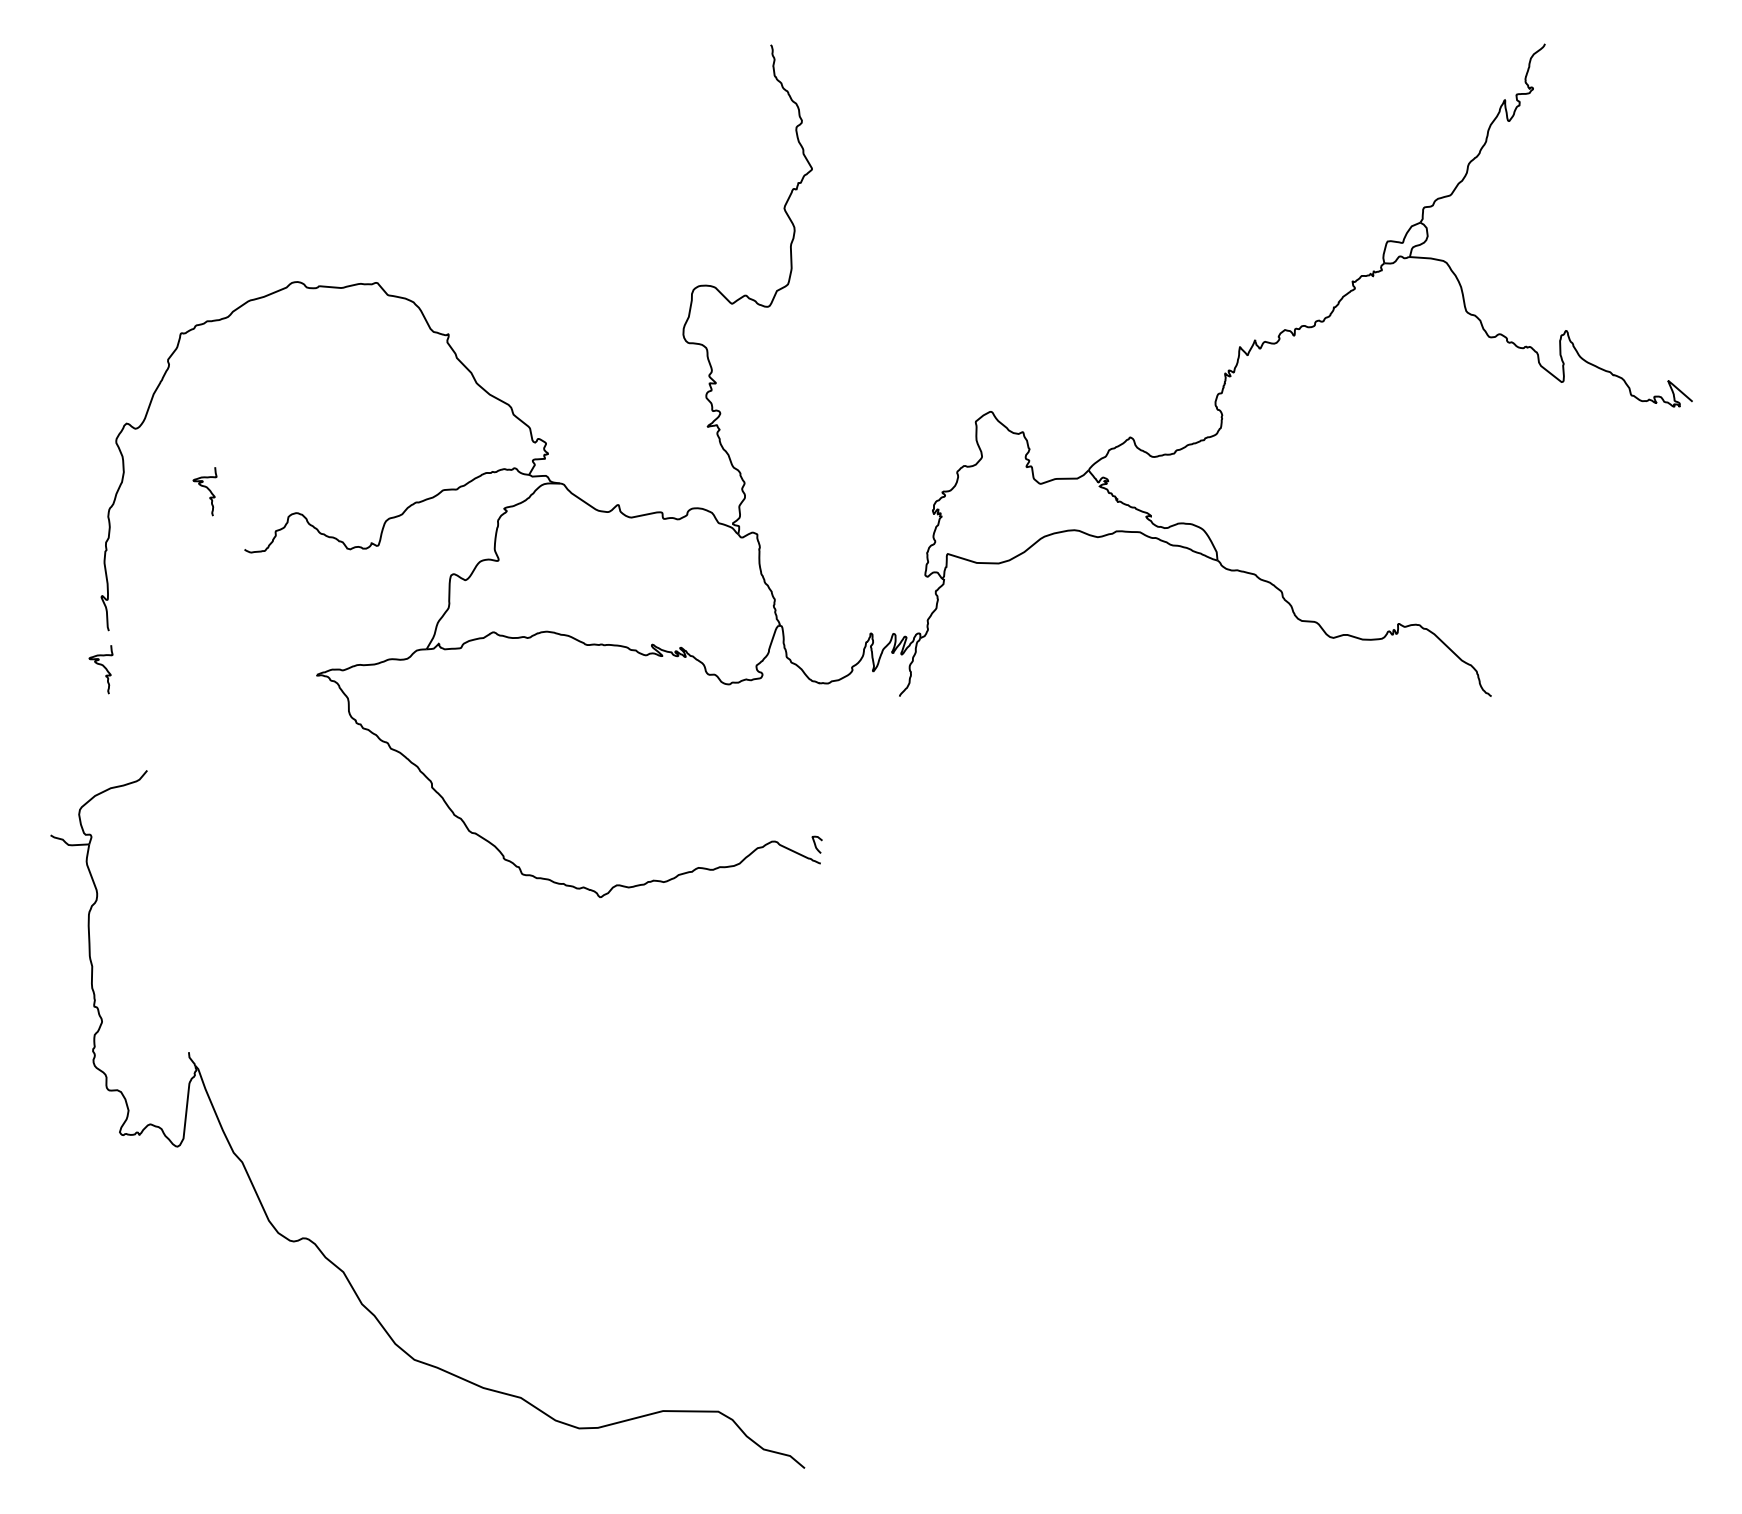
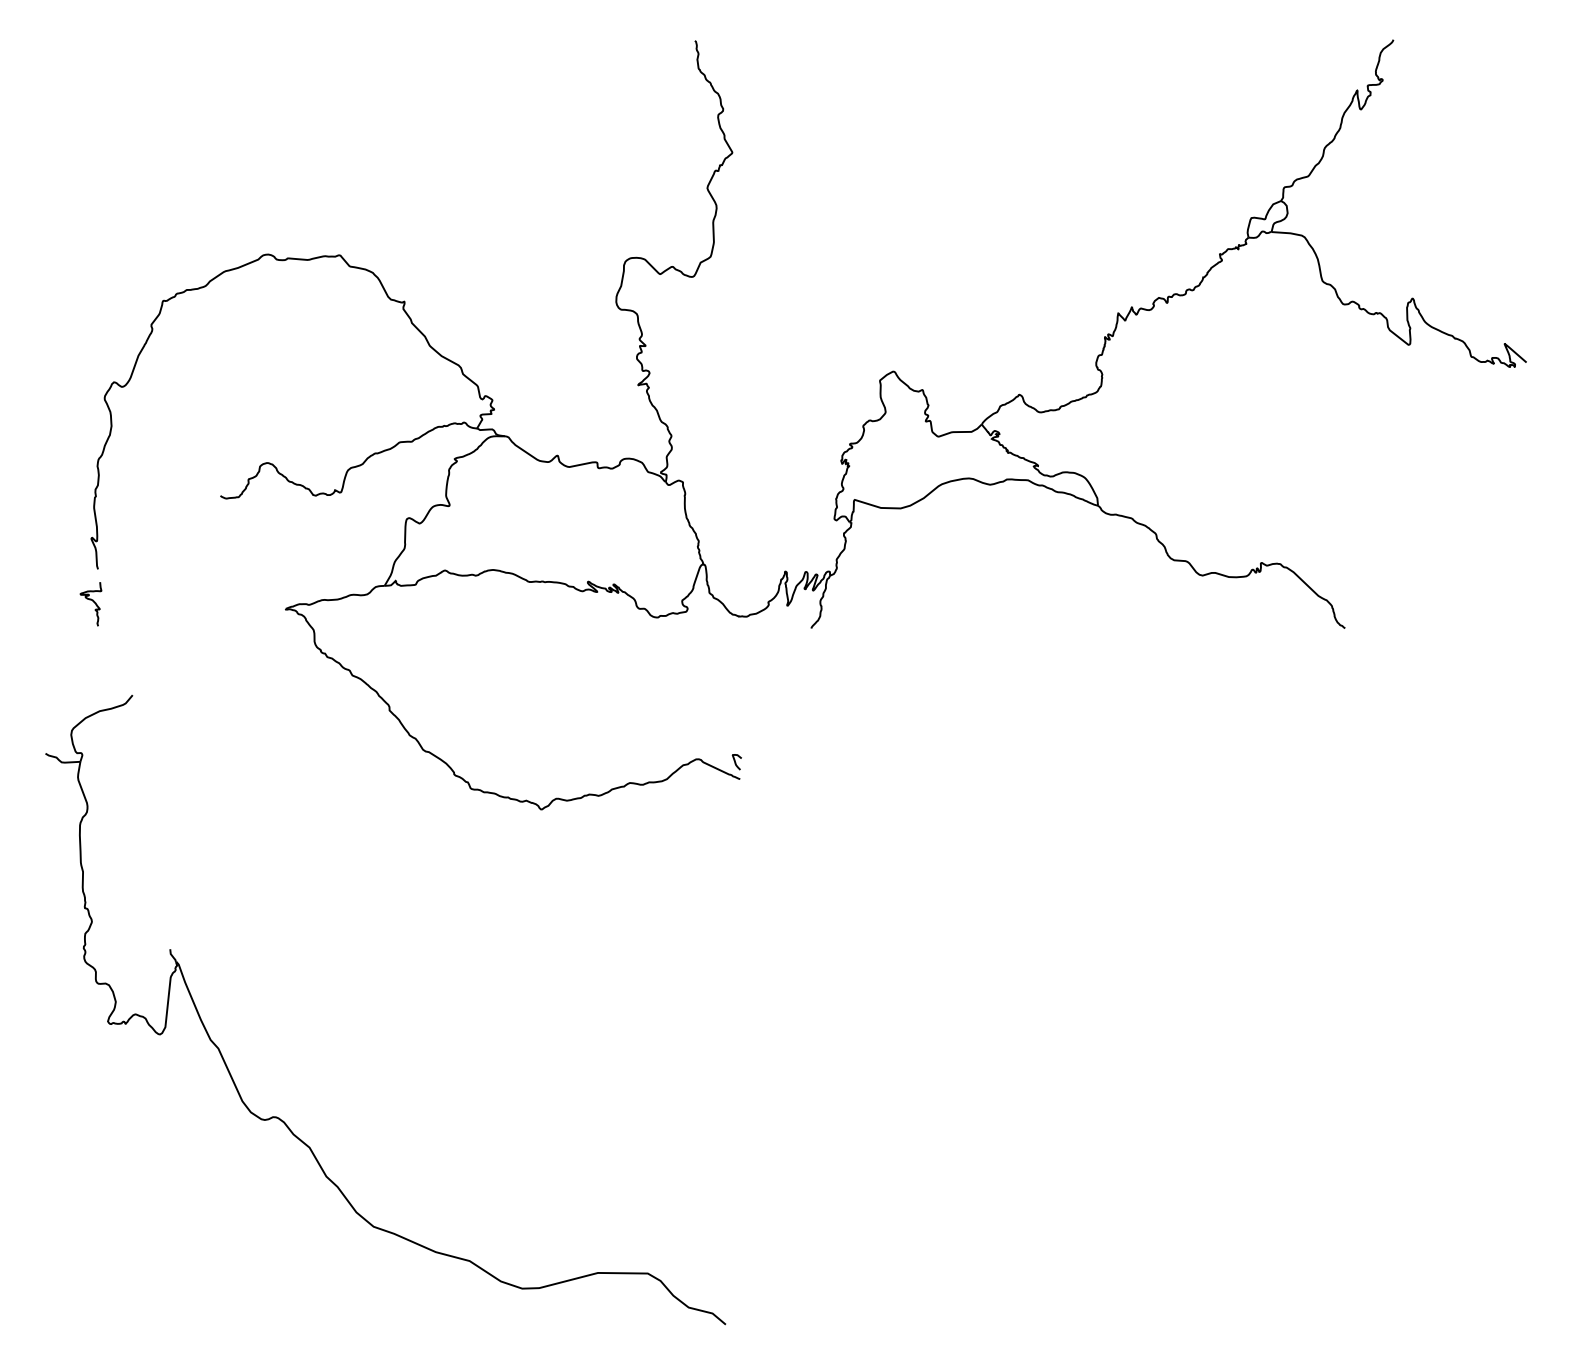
curve: (206, 488) -> (186, 440), removed

